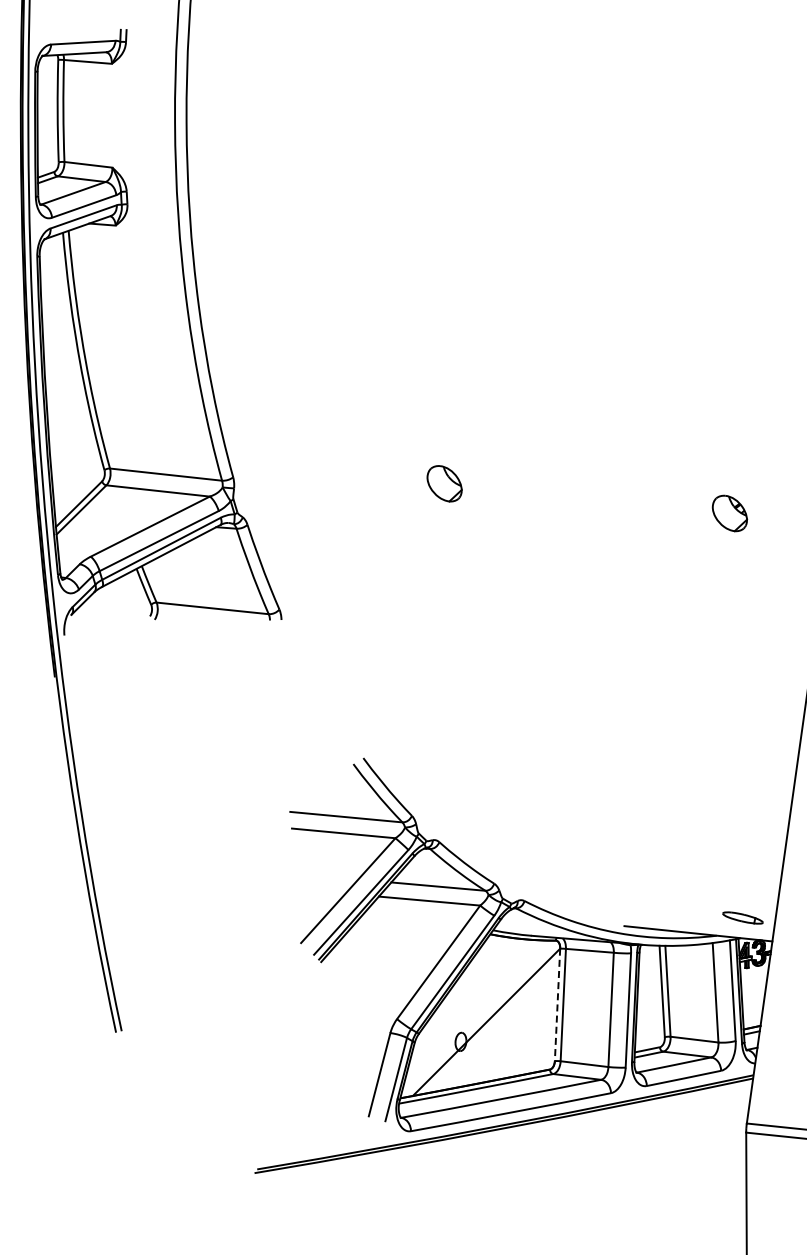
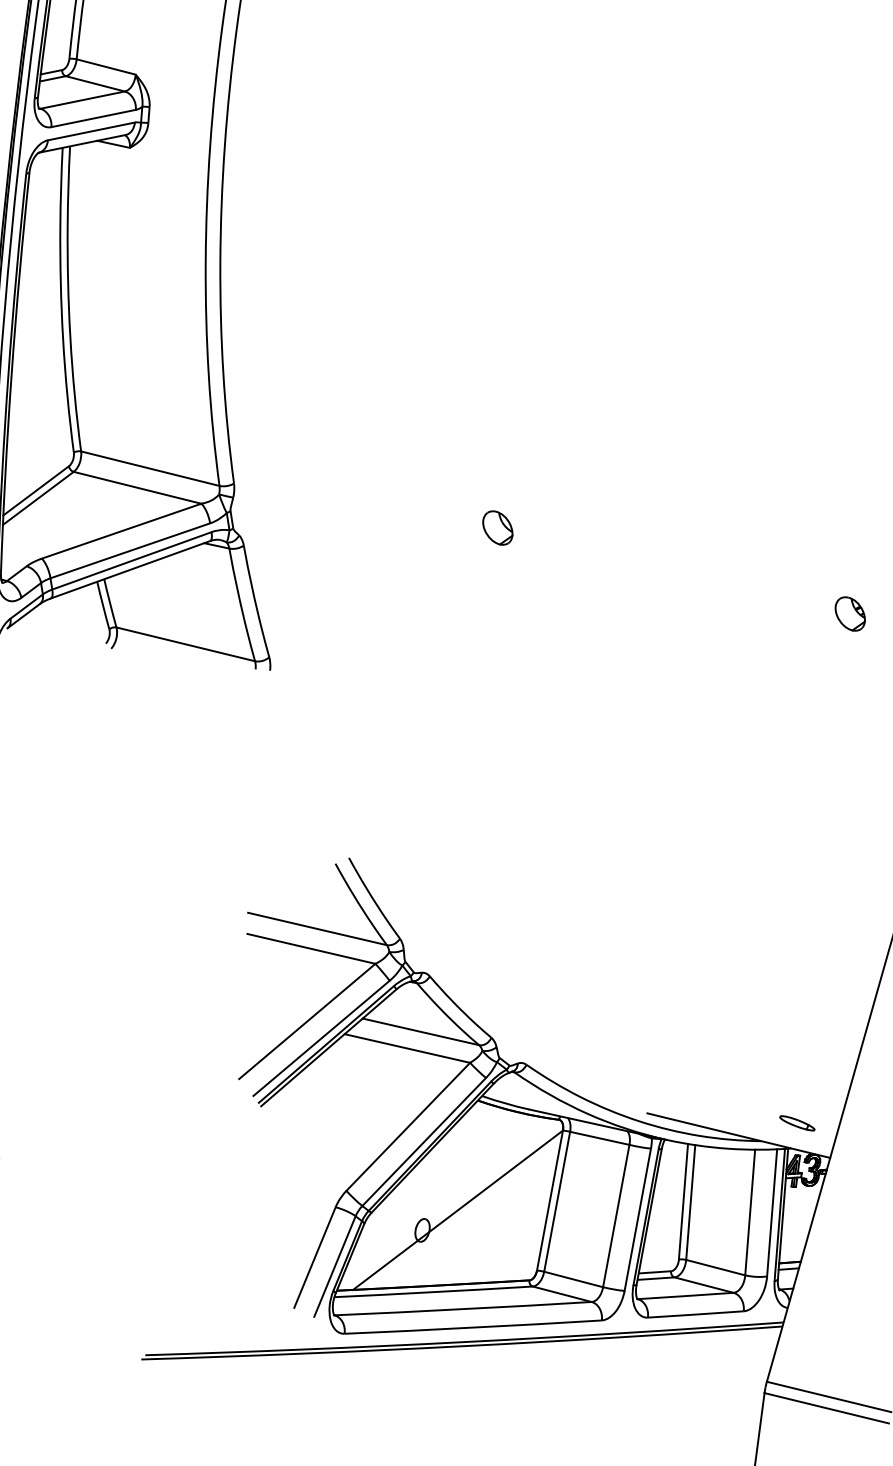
part: (444, 483) -> (497, 527), size x0.71
part: (729, 512) -> (850, 612), size x0.71
part: (742, 917) -> (796, 1122), size x0.71
line: (557, 1005) -> (549, 1201), dashed -> solid

